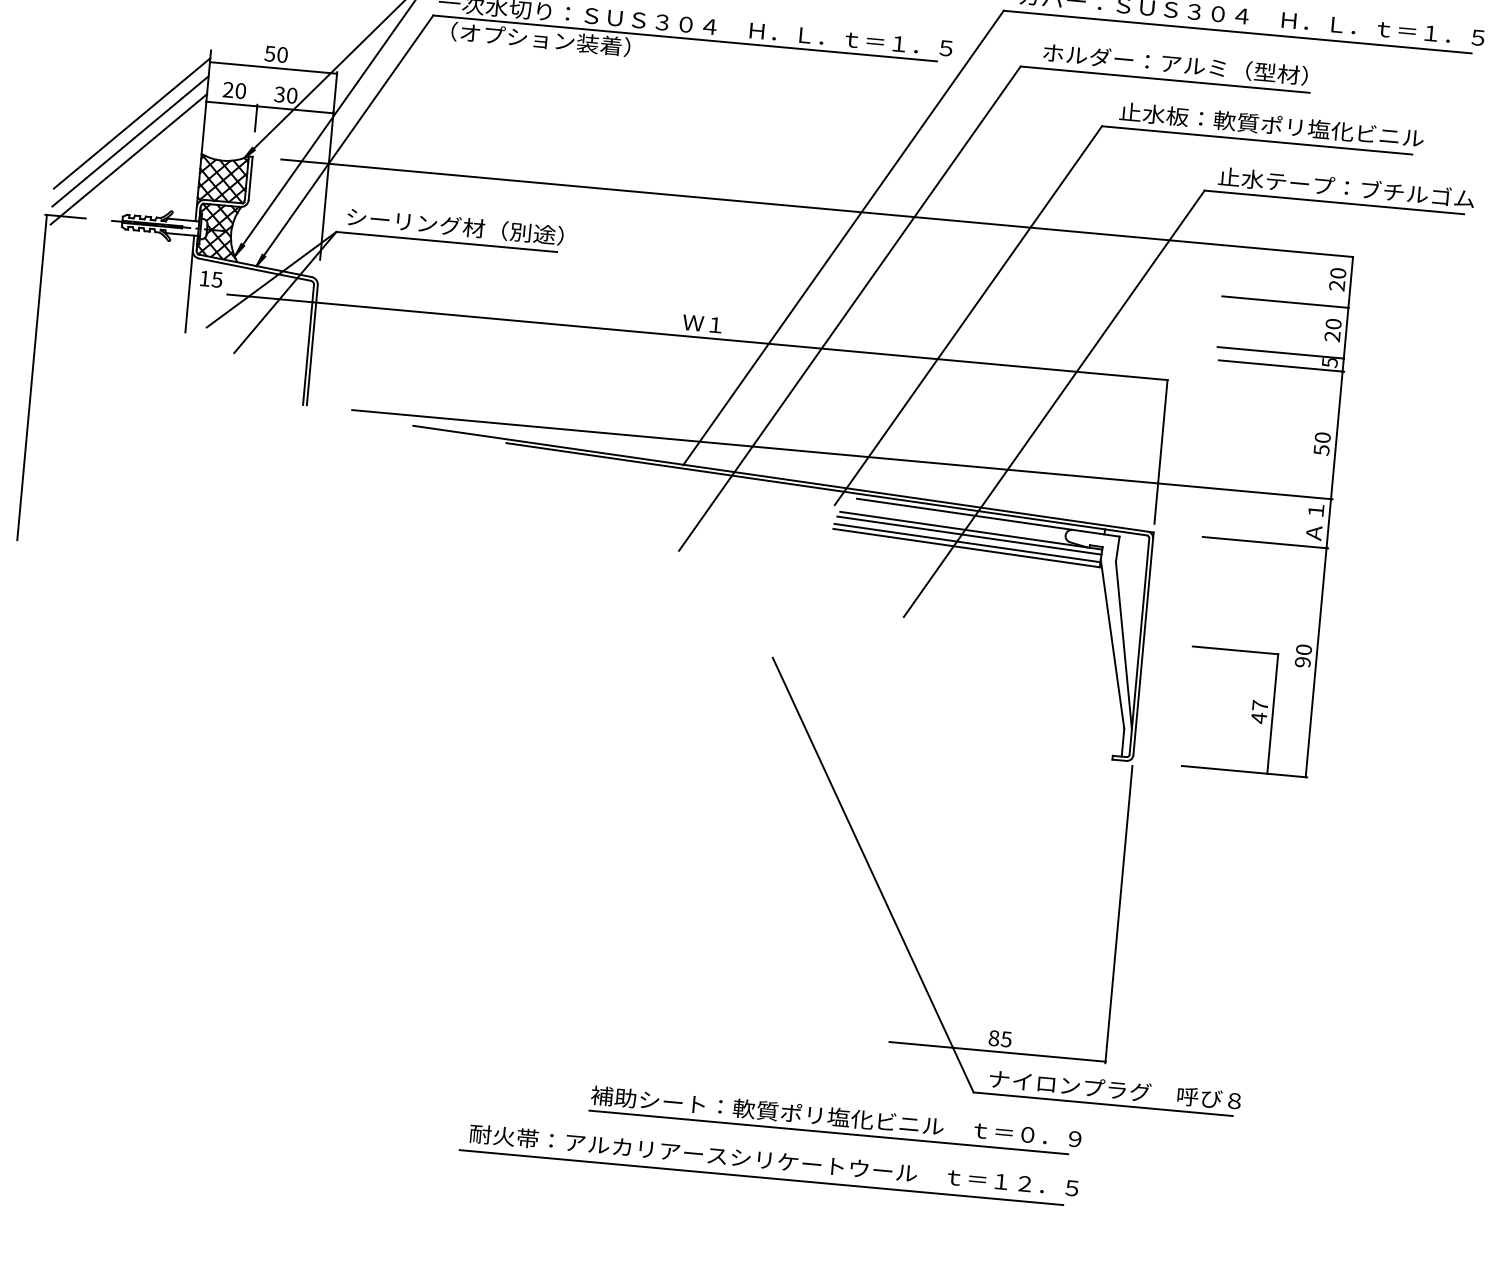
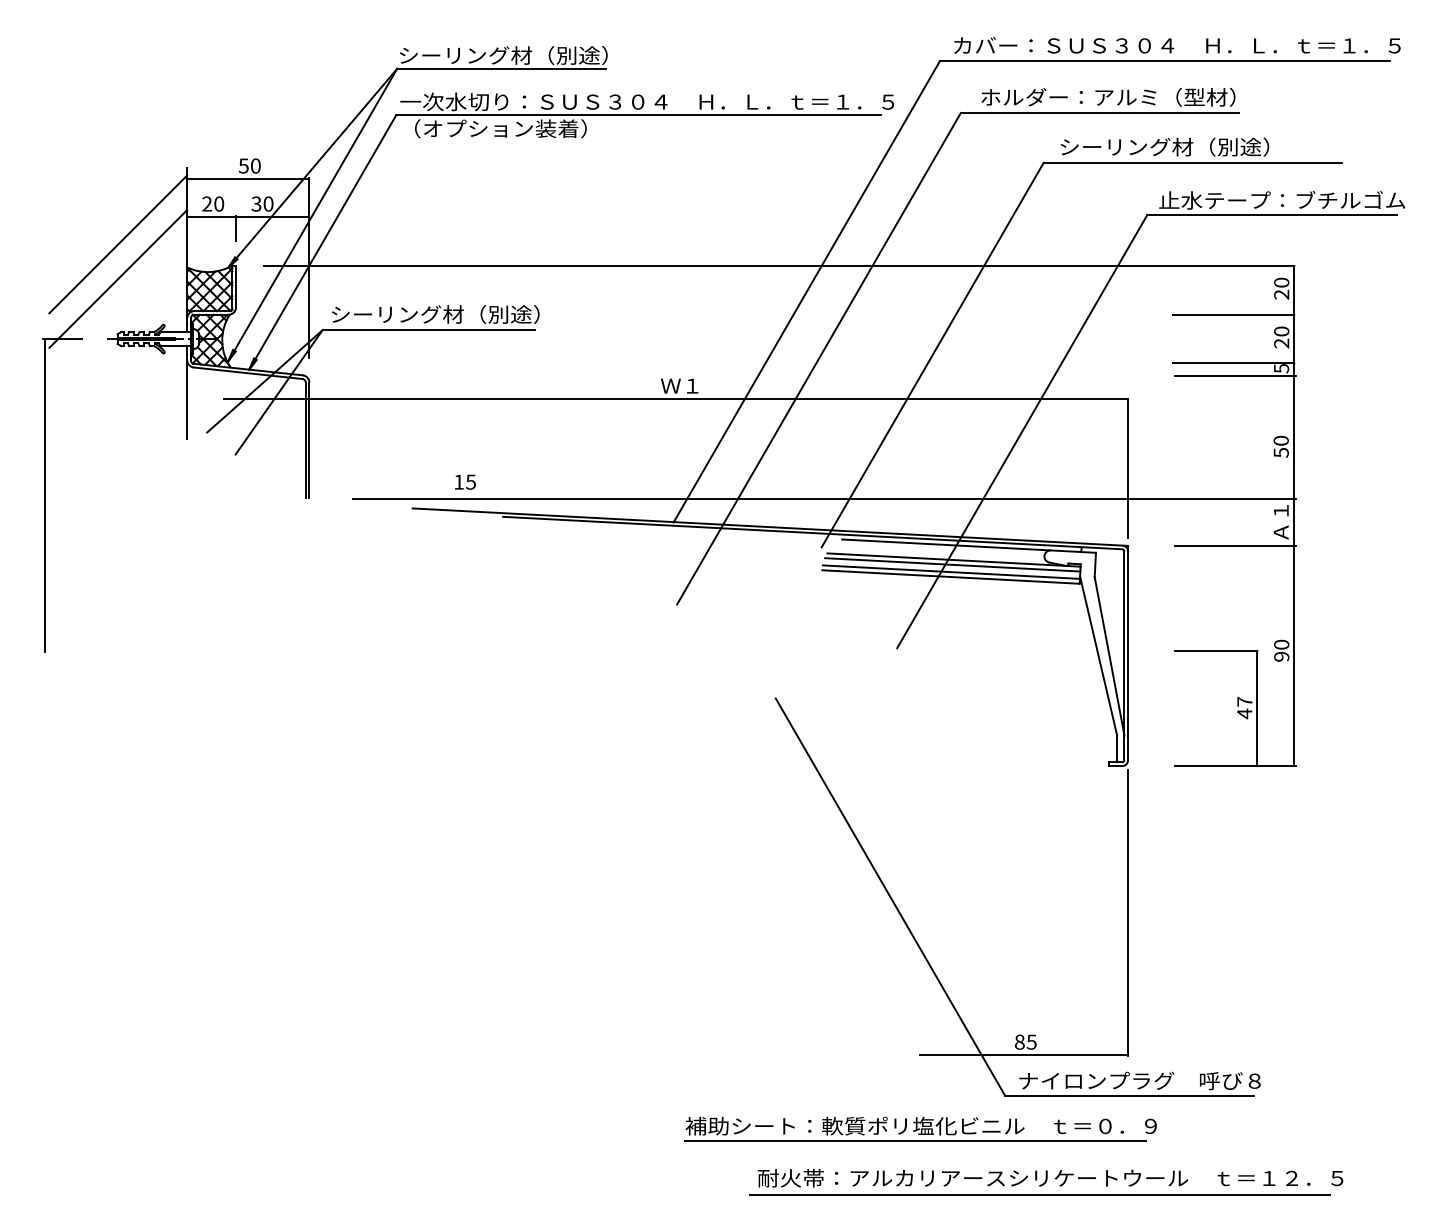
text: (1271, 124) -> (1205, 146), 止水板：軟質ポリ塩化ビニル -> シーリング材（別途）
line: (130, 141) -> (118, 261), removed
text: (211, 278) -> (465, 481), moved
part: (835, 1119) -> (920, 1128), moved
part: (769, 1164) -> (1046, 1182), moved

